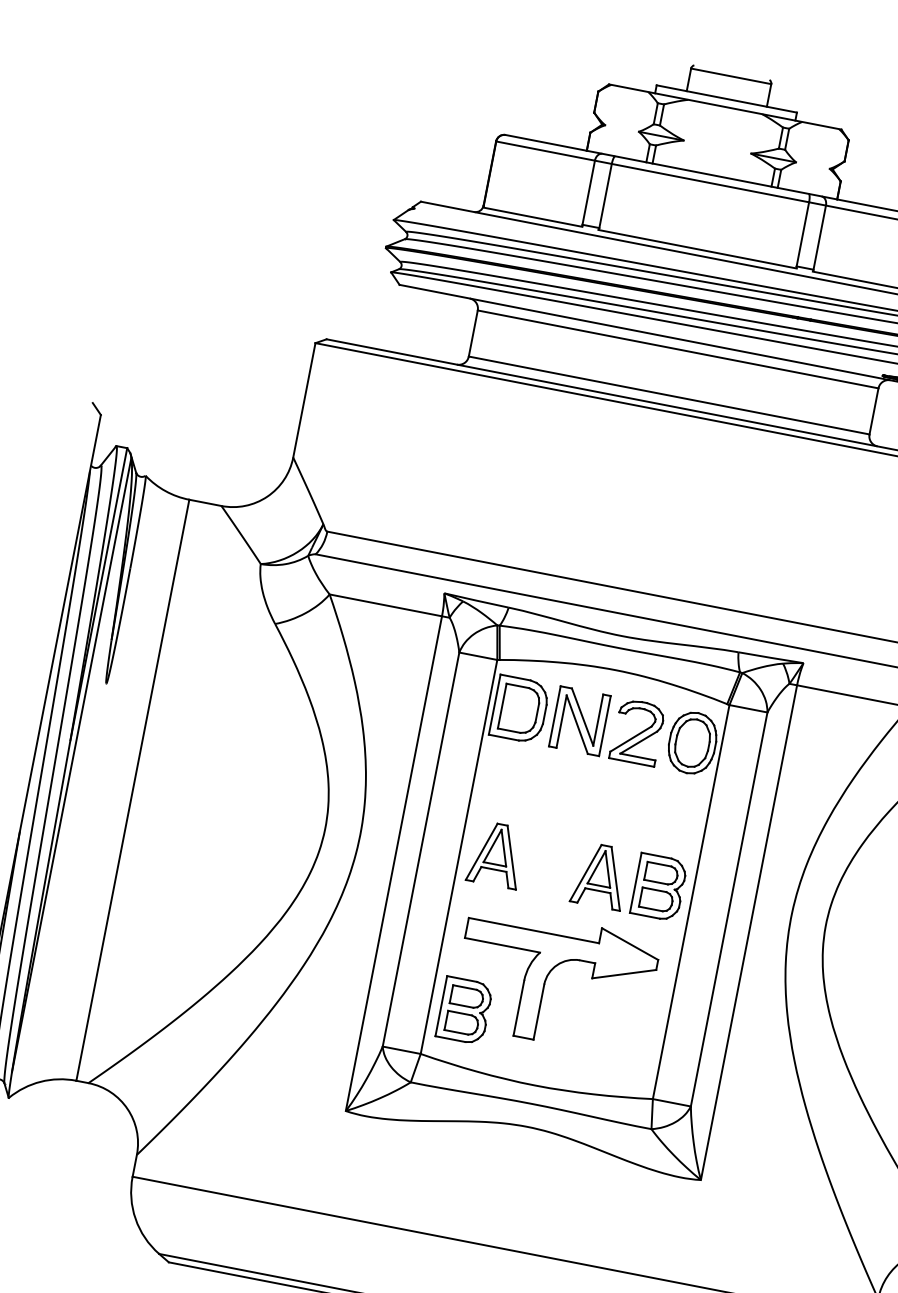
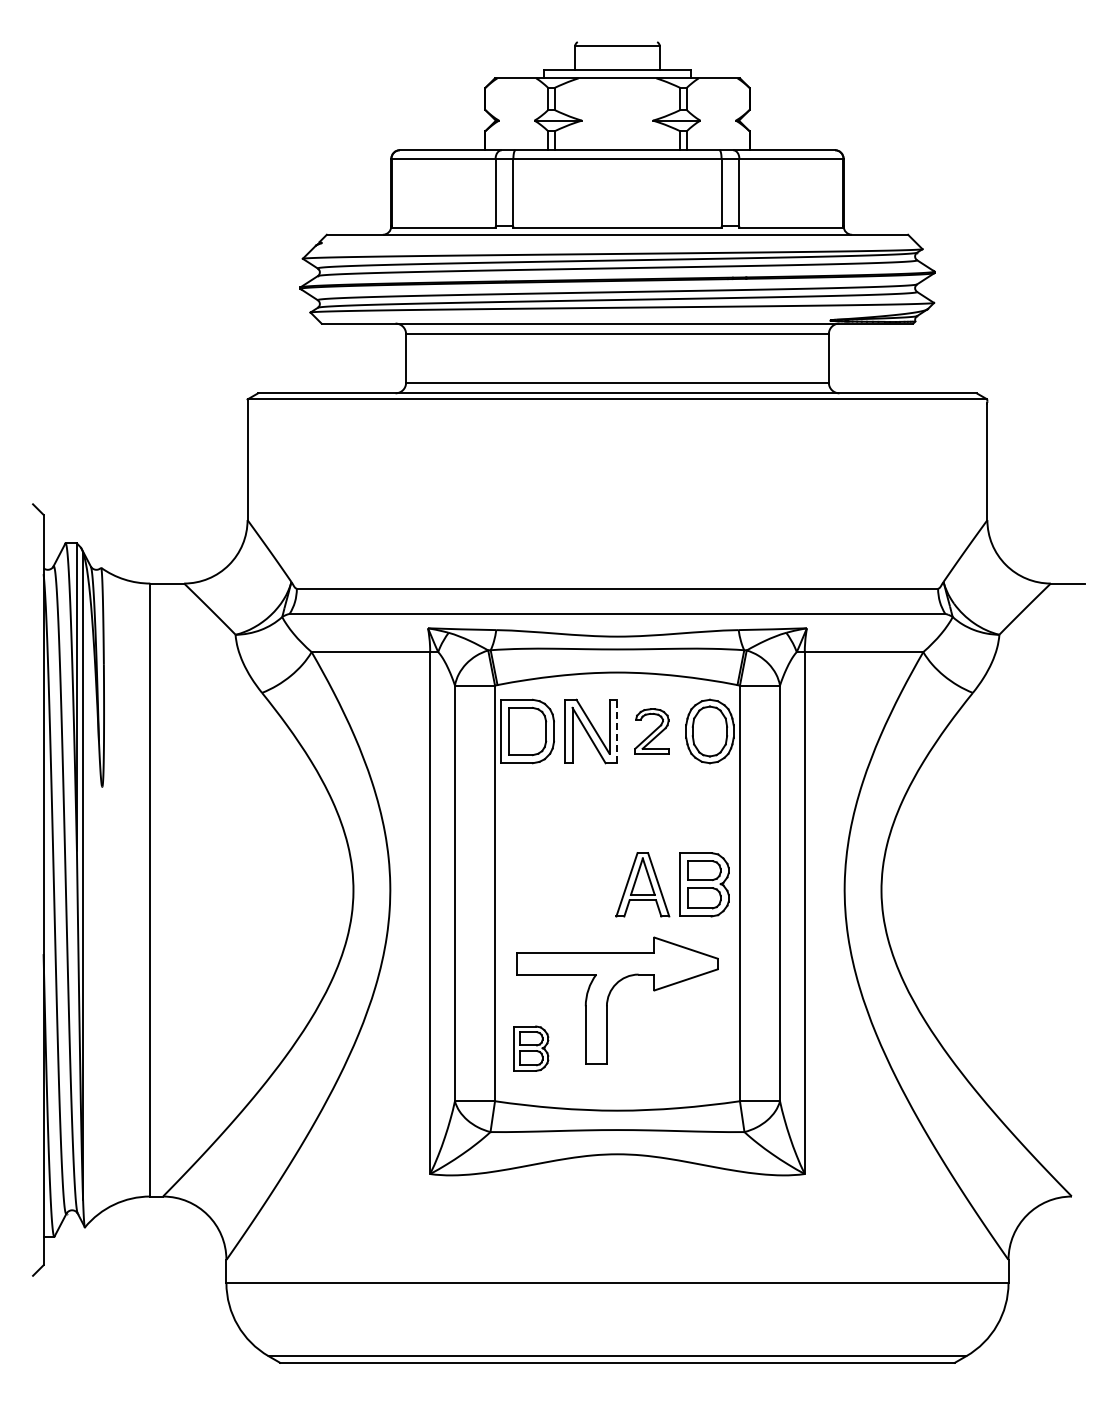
line: (604, 726) -> (617, 731), solid -> dashed
part: (637, 731) -> (651, 730), size x0.7
part: (496, 854) -> (532, 883), removed
part: (465, 1010) -> (531, 1048), size x0.7

